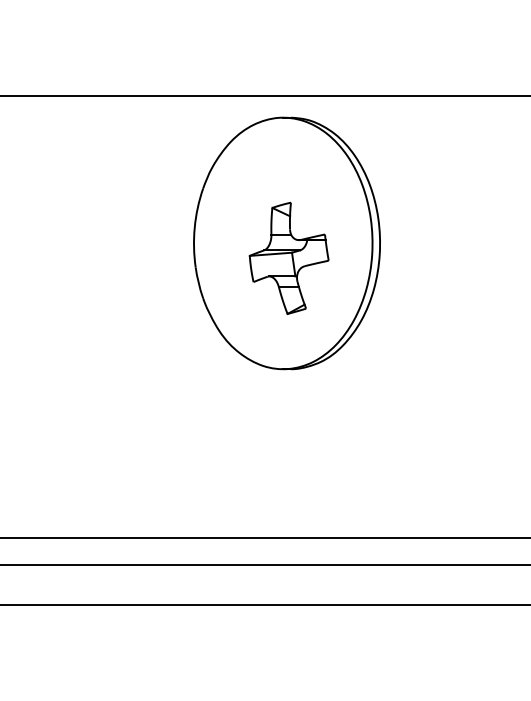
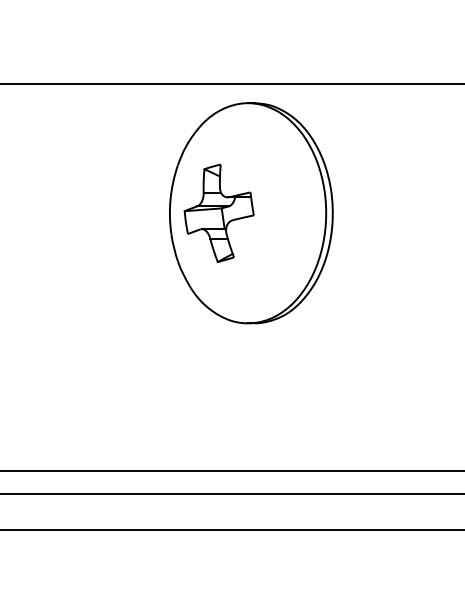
part: (288, 258) -> (218, 213), moved

